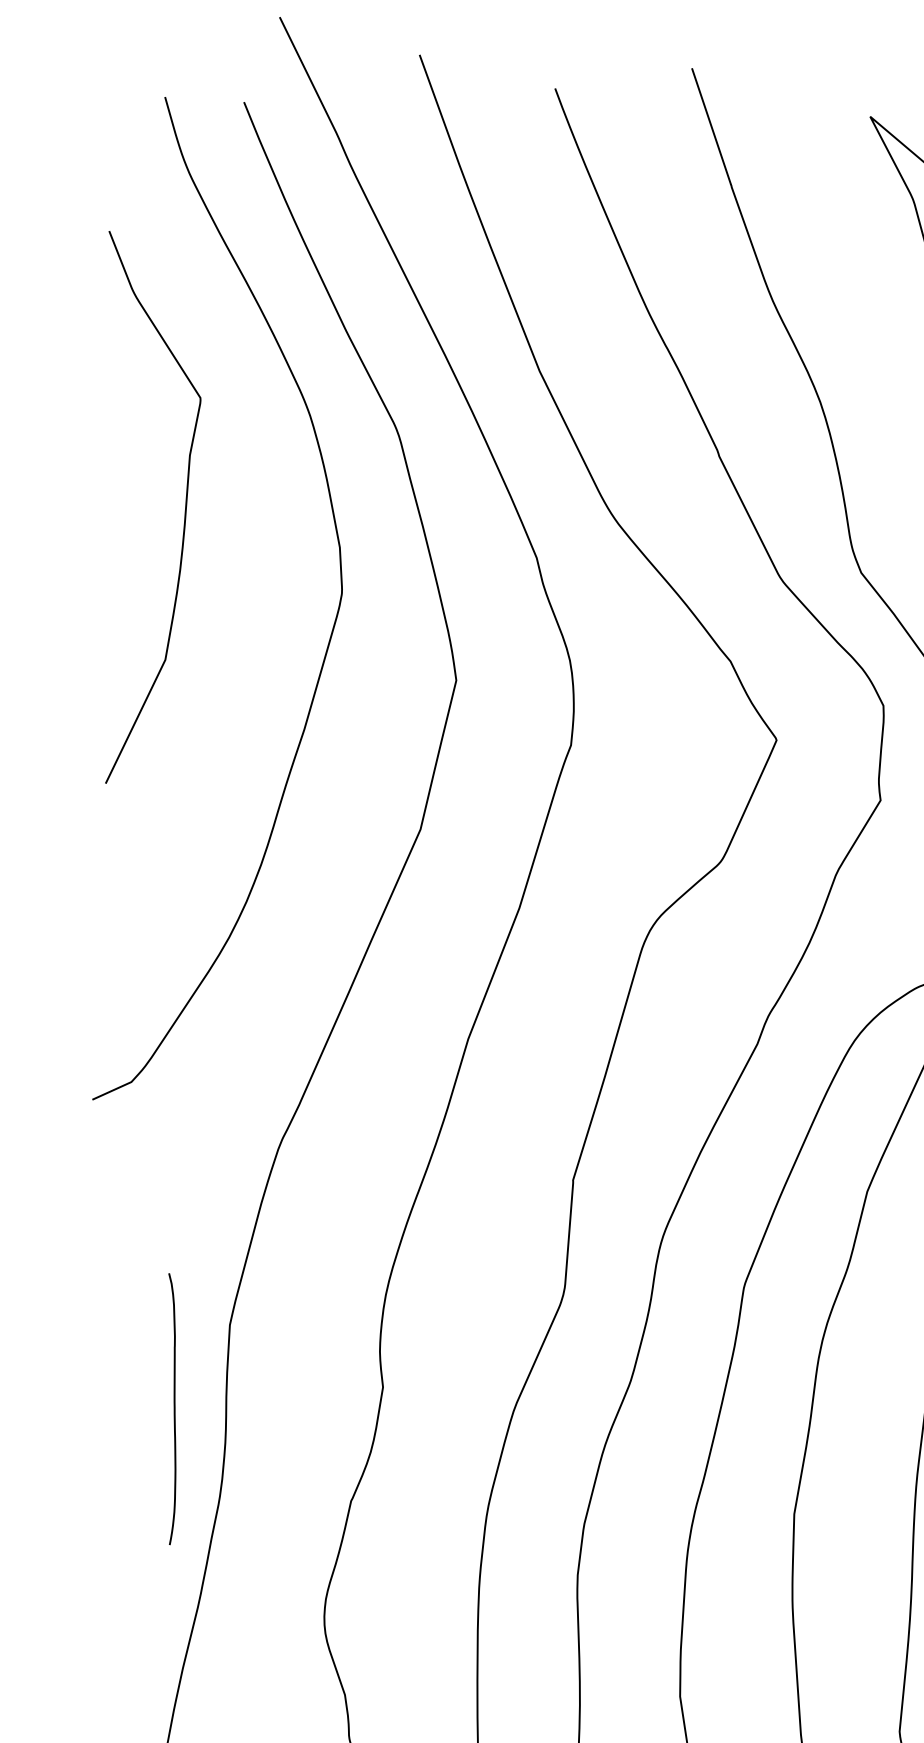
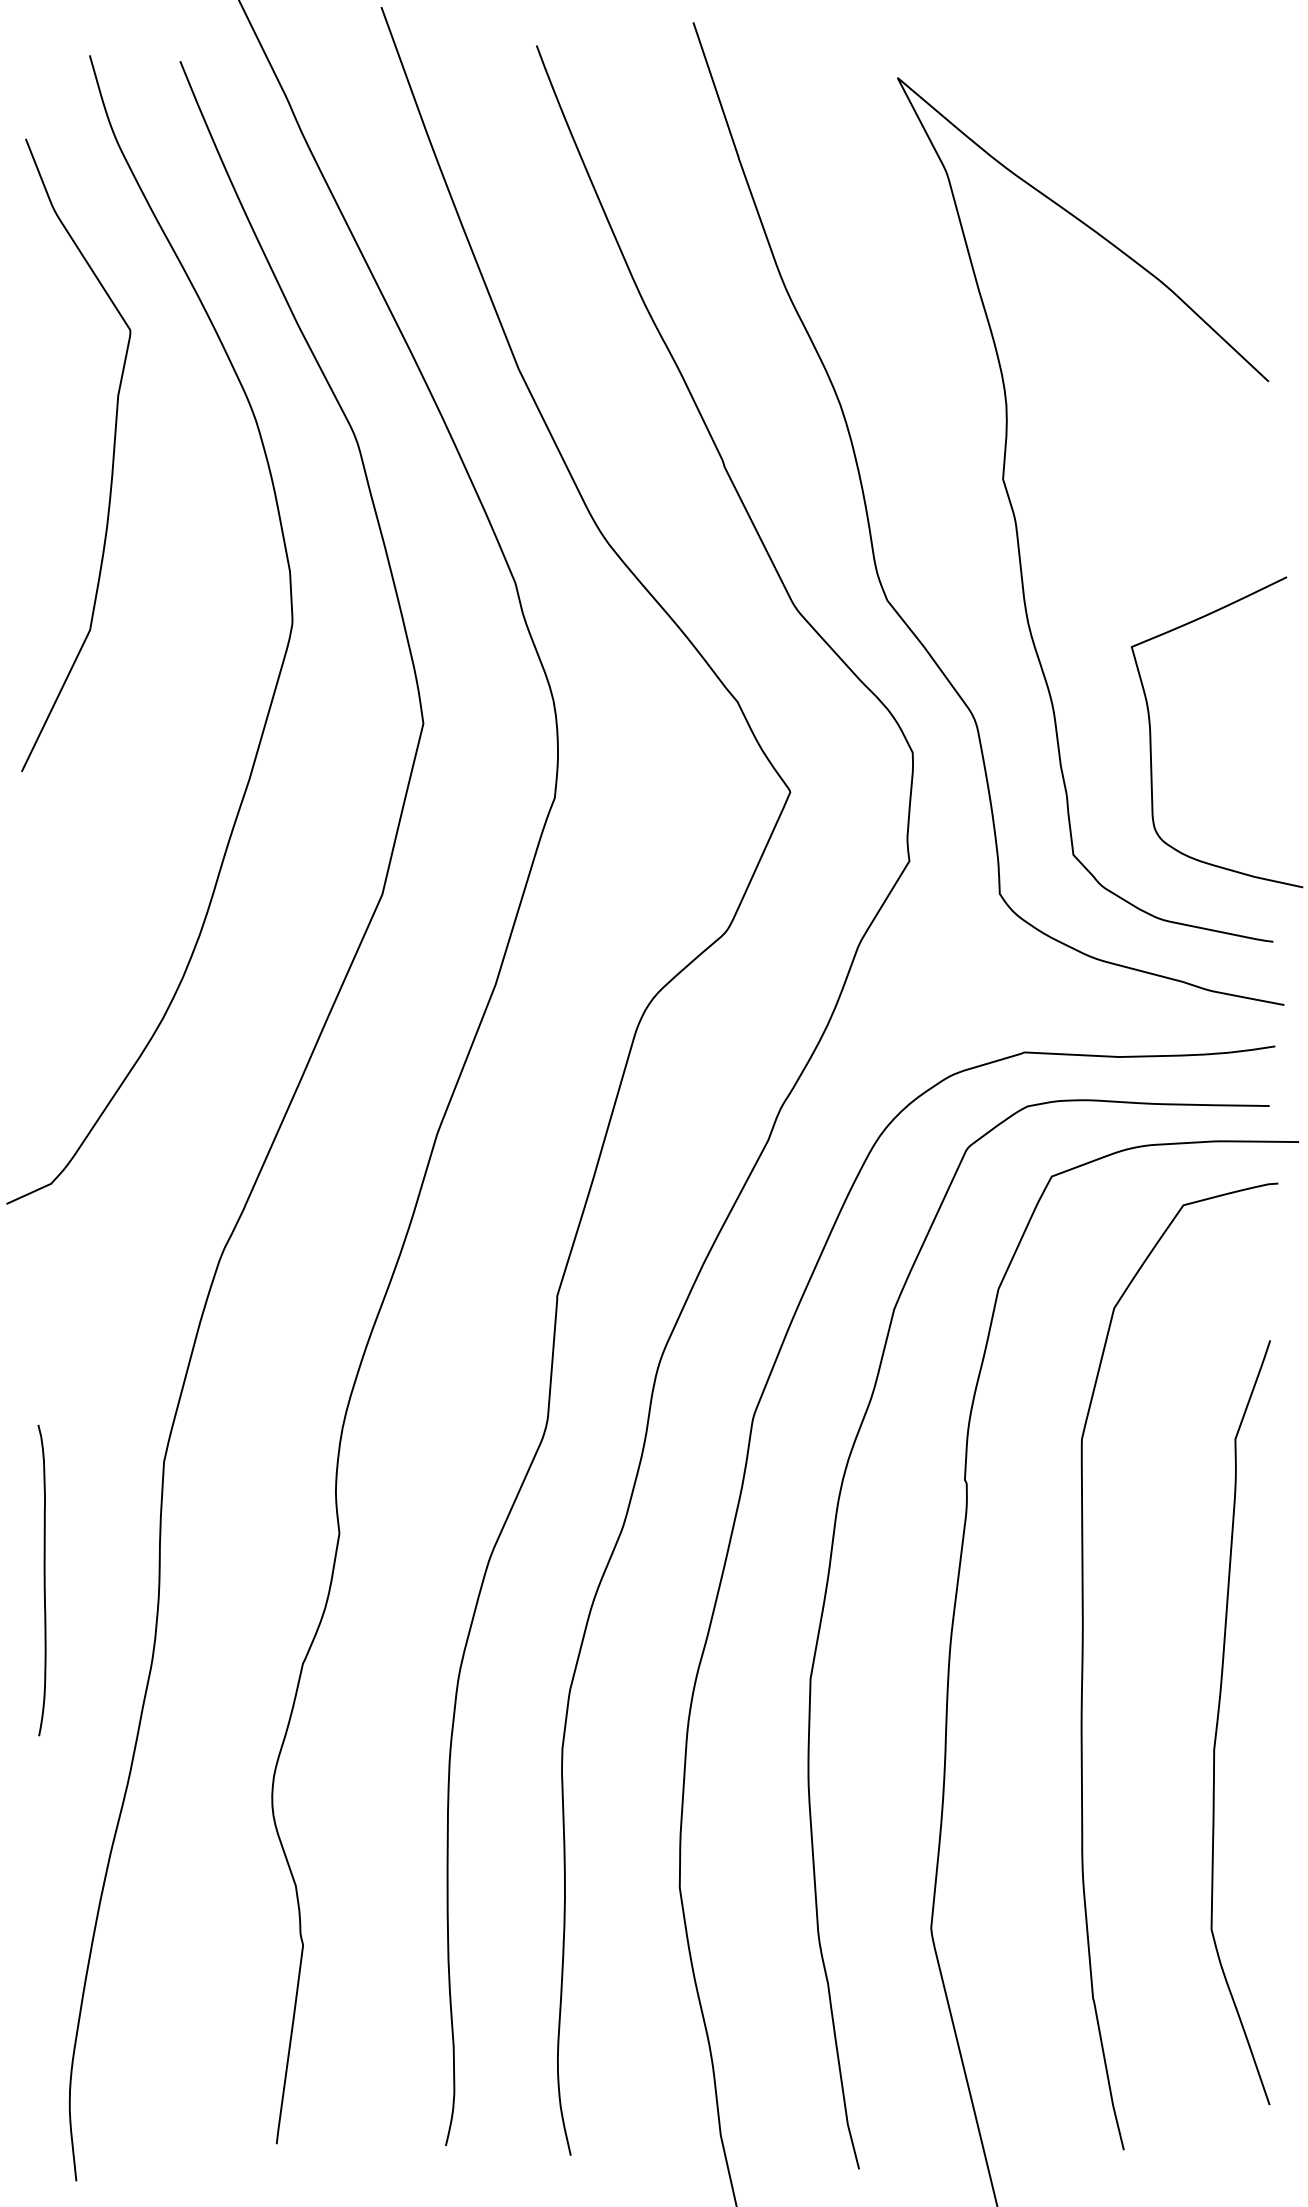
curve: (184, 507) -> (112, 455), moved
curve: (173, 1409) -> (43, 1580), moved

